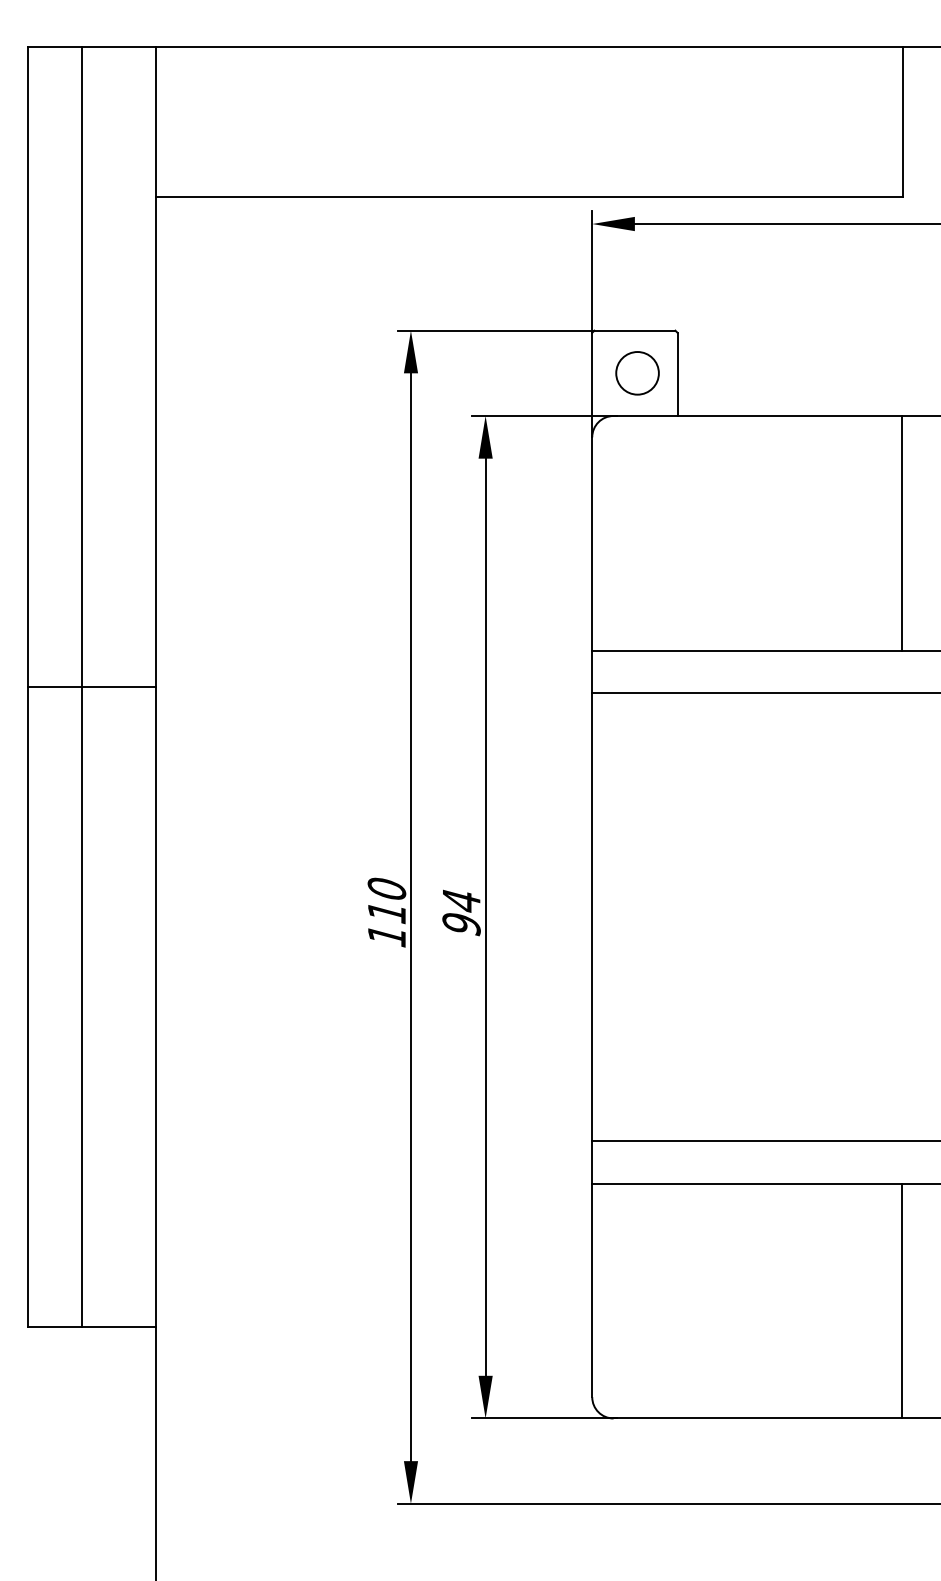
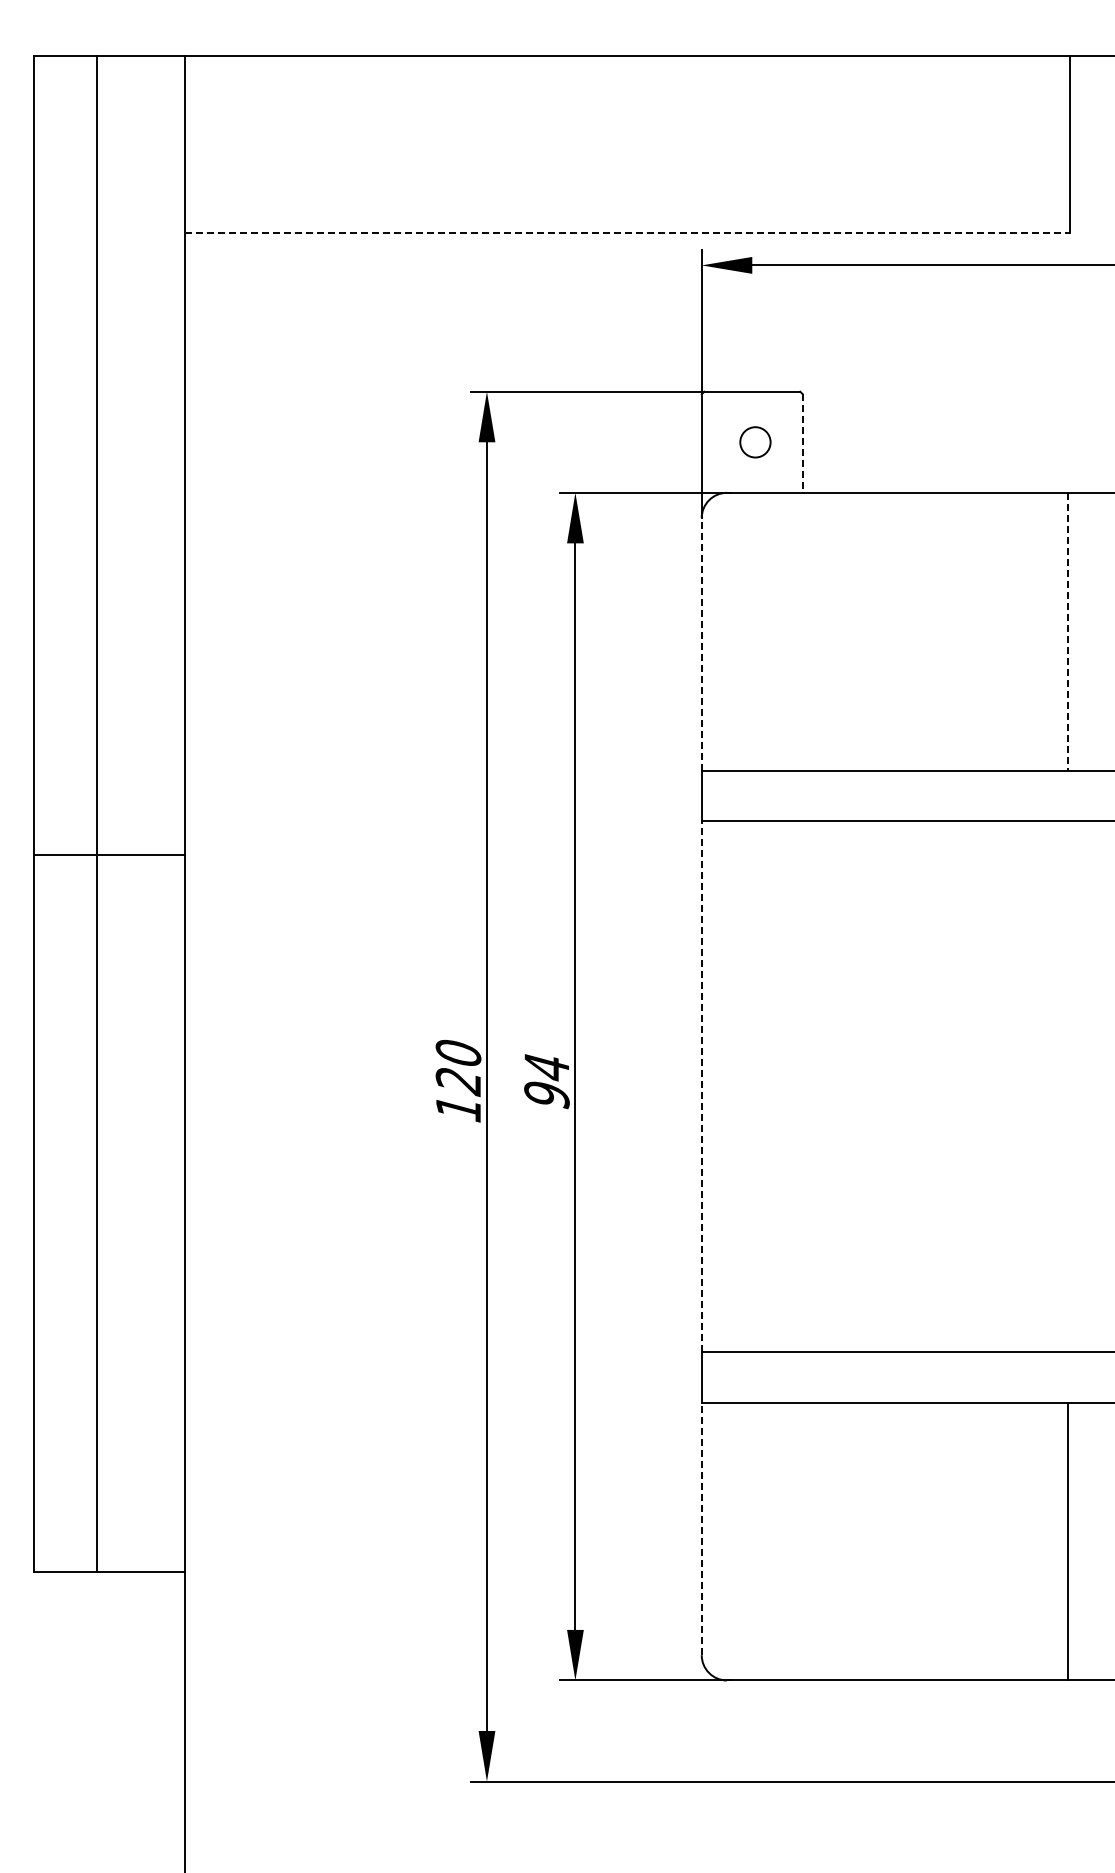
line: (529, 197) -> (627, 233), solid -> dashed
circle: (637, 373) -> (755, 442), size x0.6
line: (677, 375) -> (802, 444), solid -> dashed
line: (901, 533) -> (1068, 631), solid -> dashed
line: (592, 543) -> (701, 643), solid -> dashed
line: (92, 687) -> (109, 855), moved
text: (386, 913) -> (457, 1082), 110 -> 120
line: (592, 917) -> (701, 1086), solid -> dashed
line: (592, 1290) -> (701, 1528), solid -> dashed

